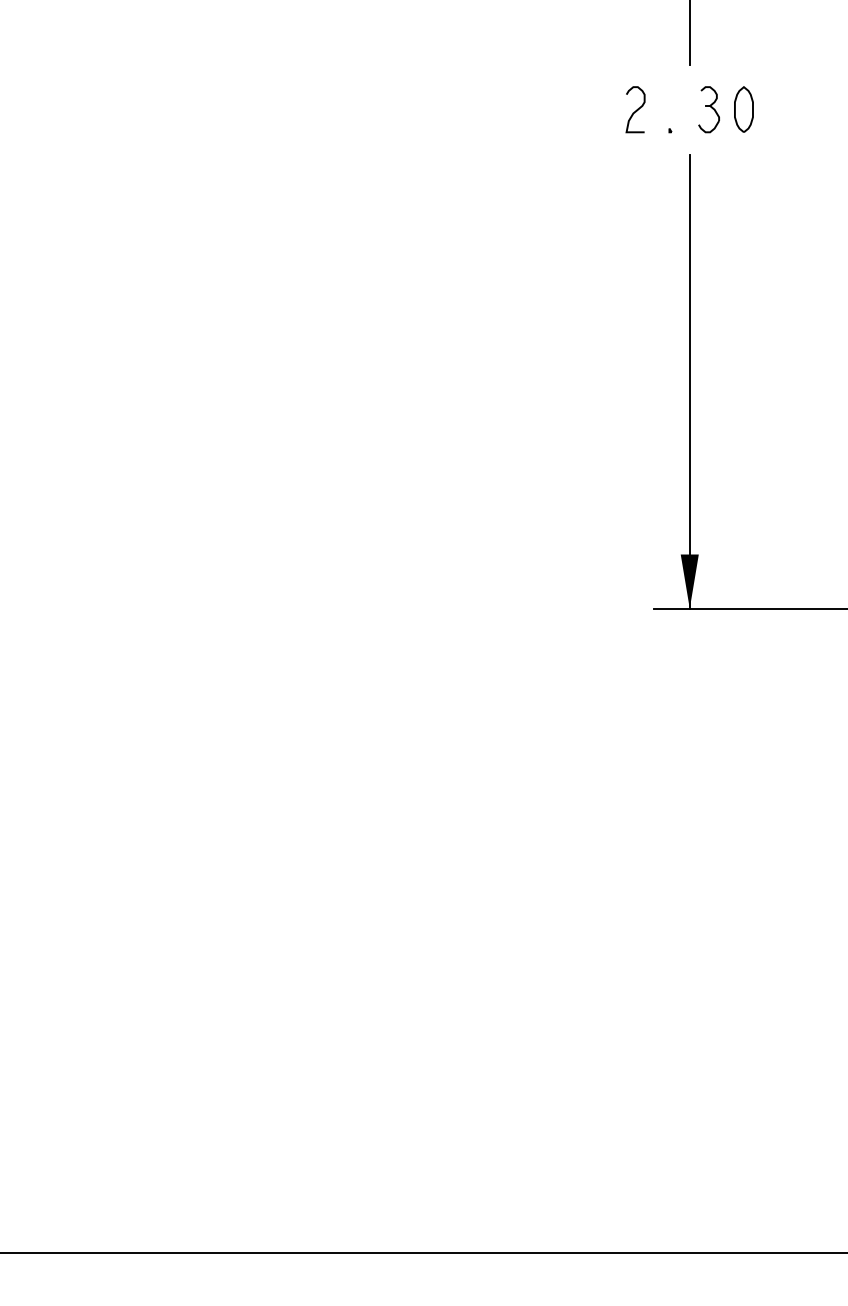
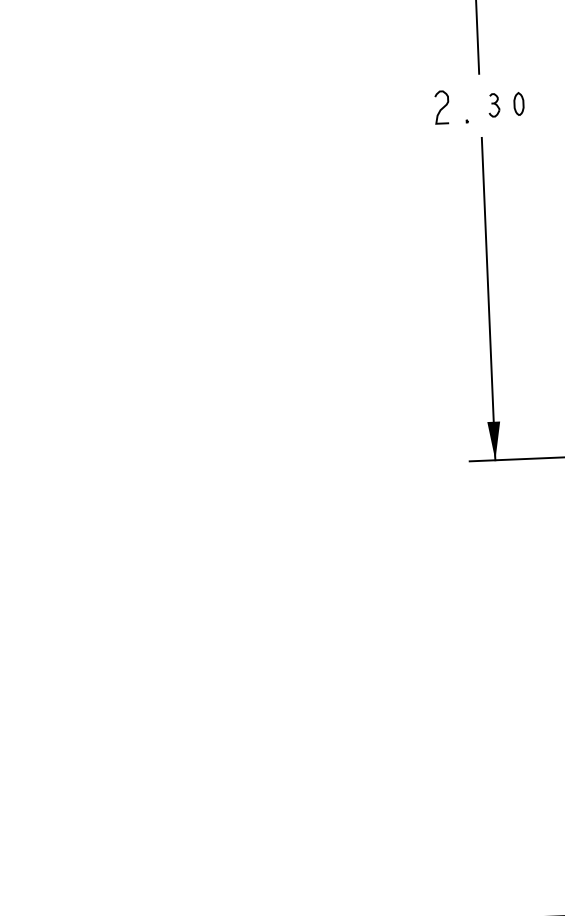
part: (708, 109) -> (493, 105), size x0.7
part: (743, 109) -> (518, 104), size x0.7

